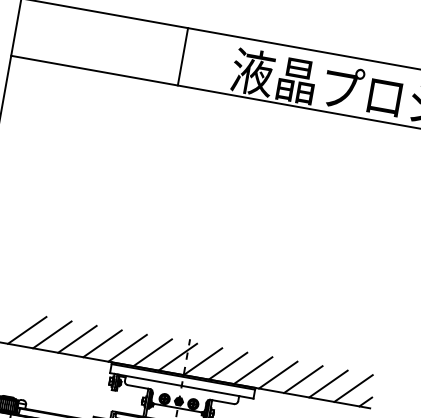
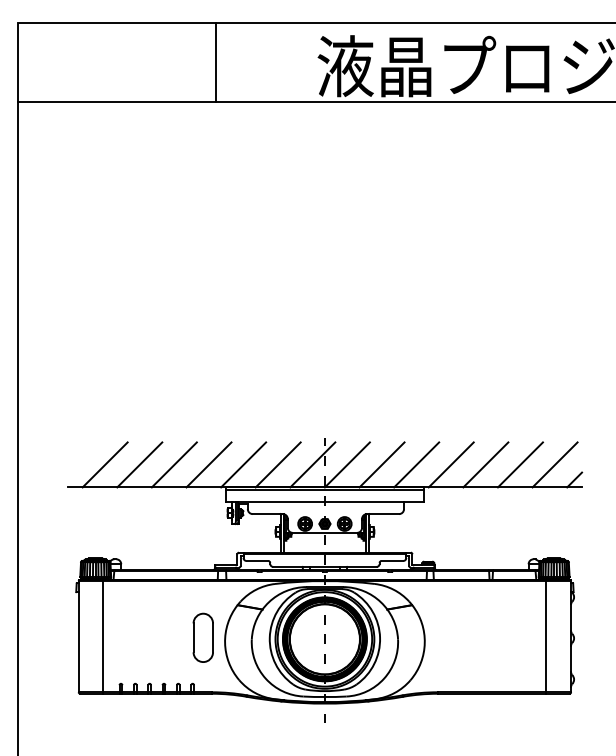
line: (183, 56) -> (216, 61), moved

